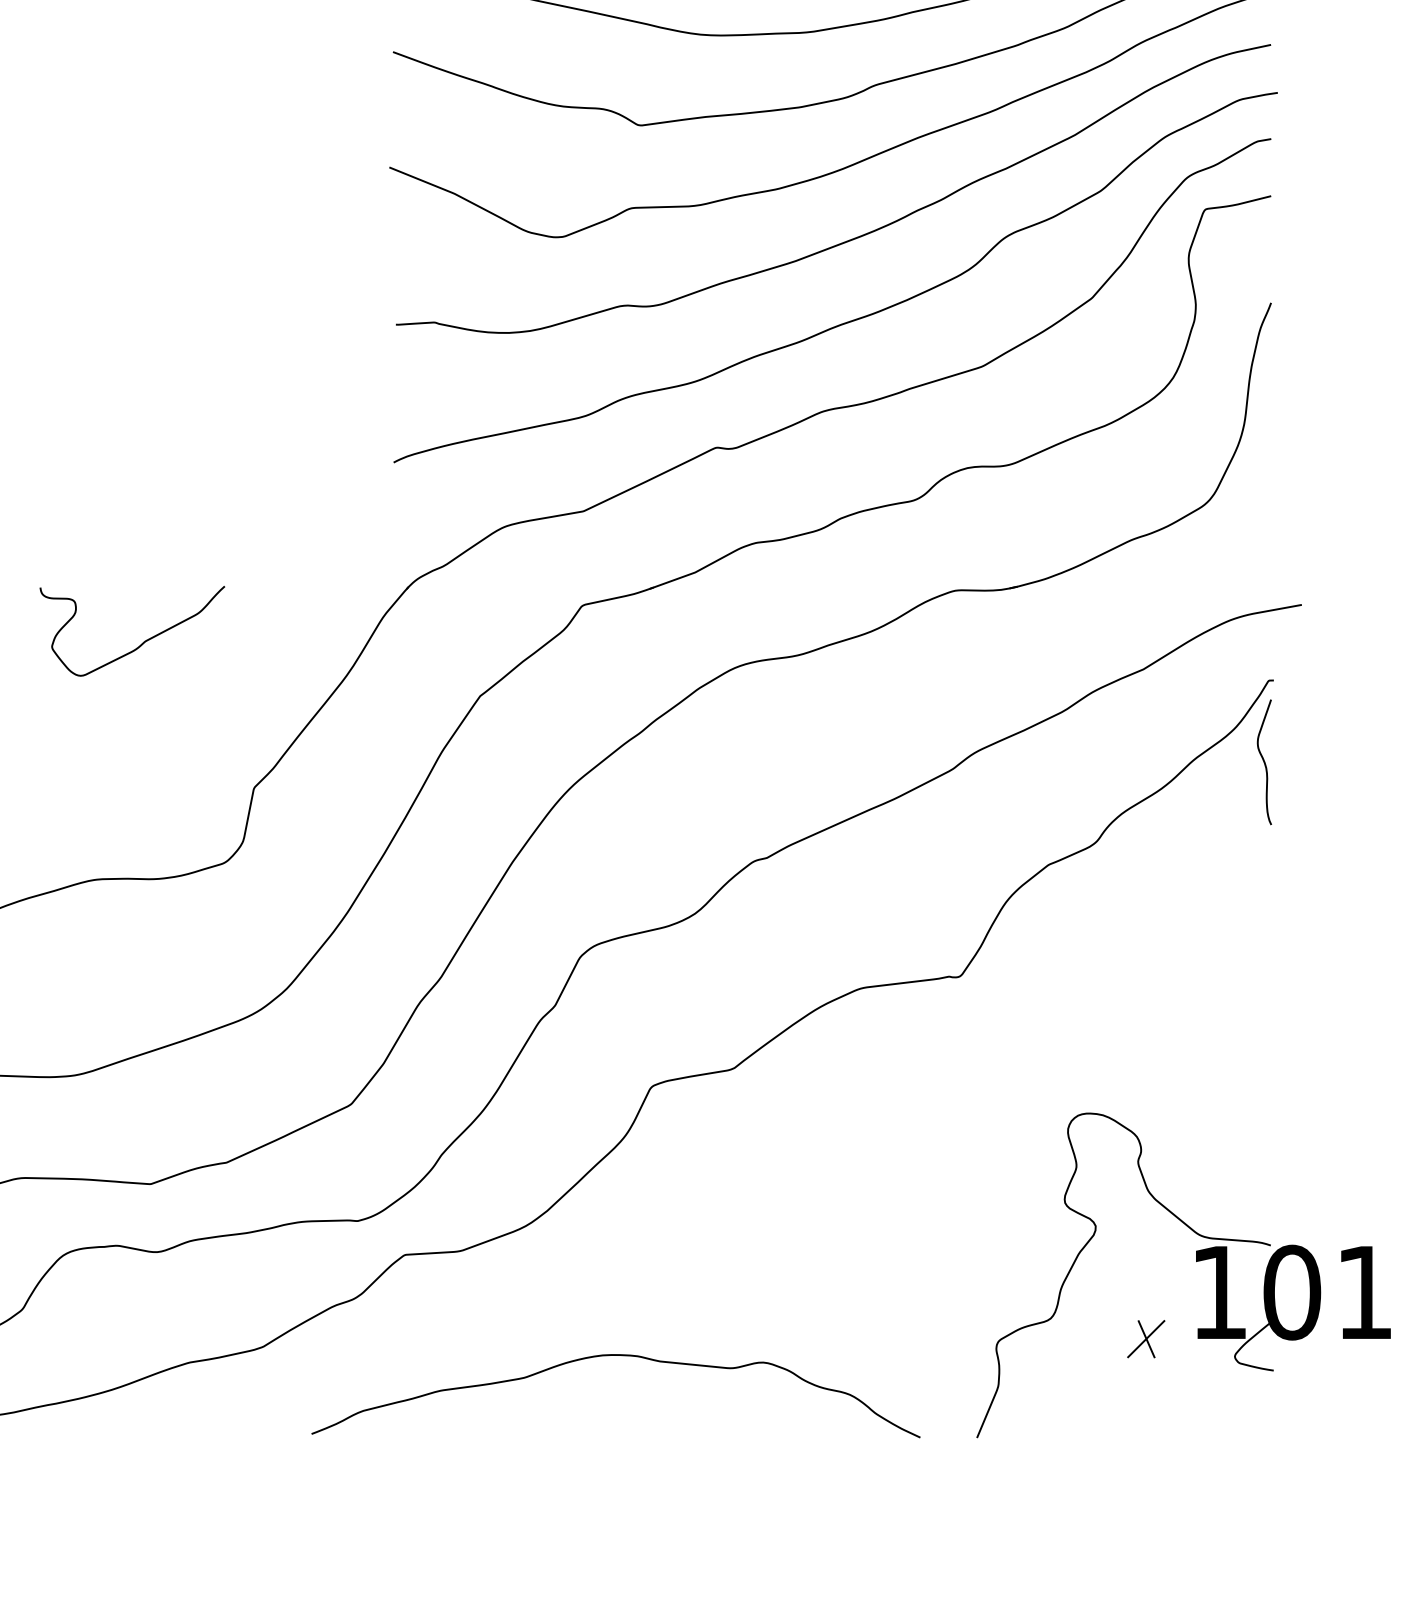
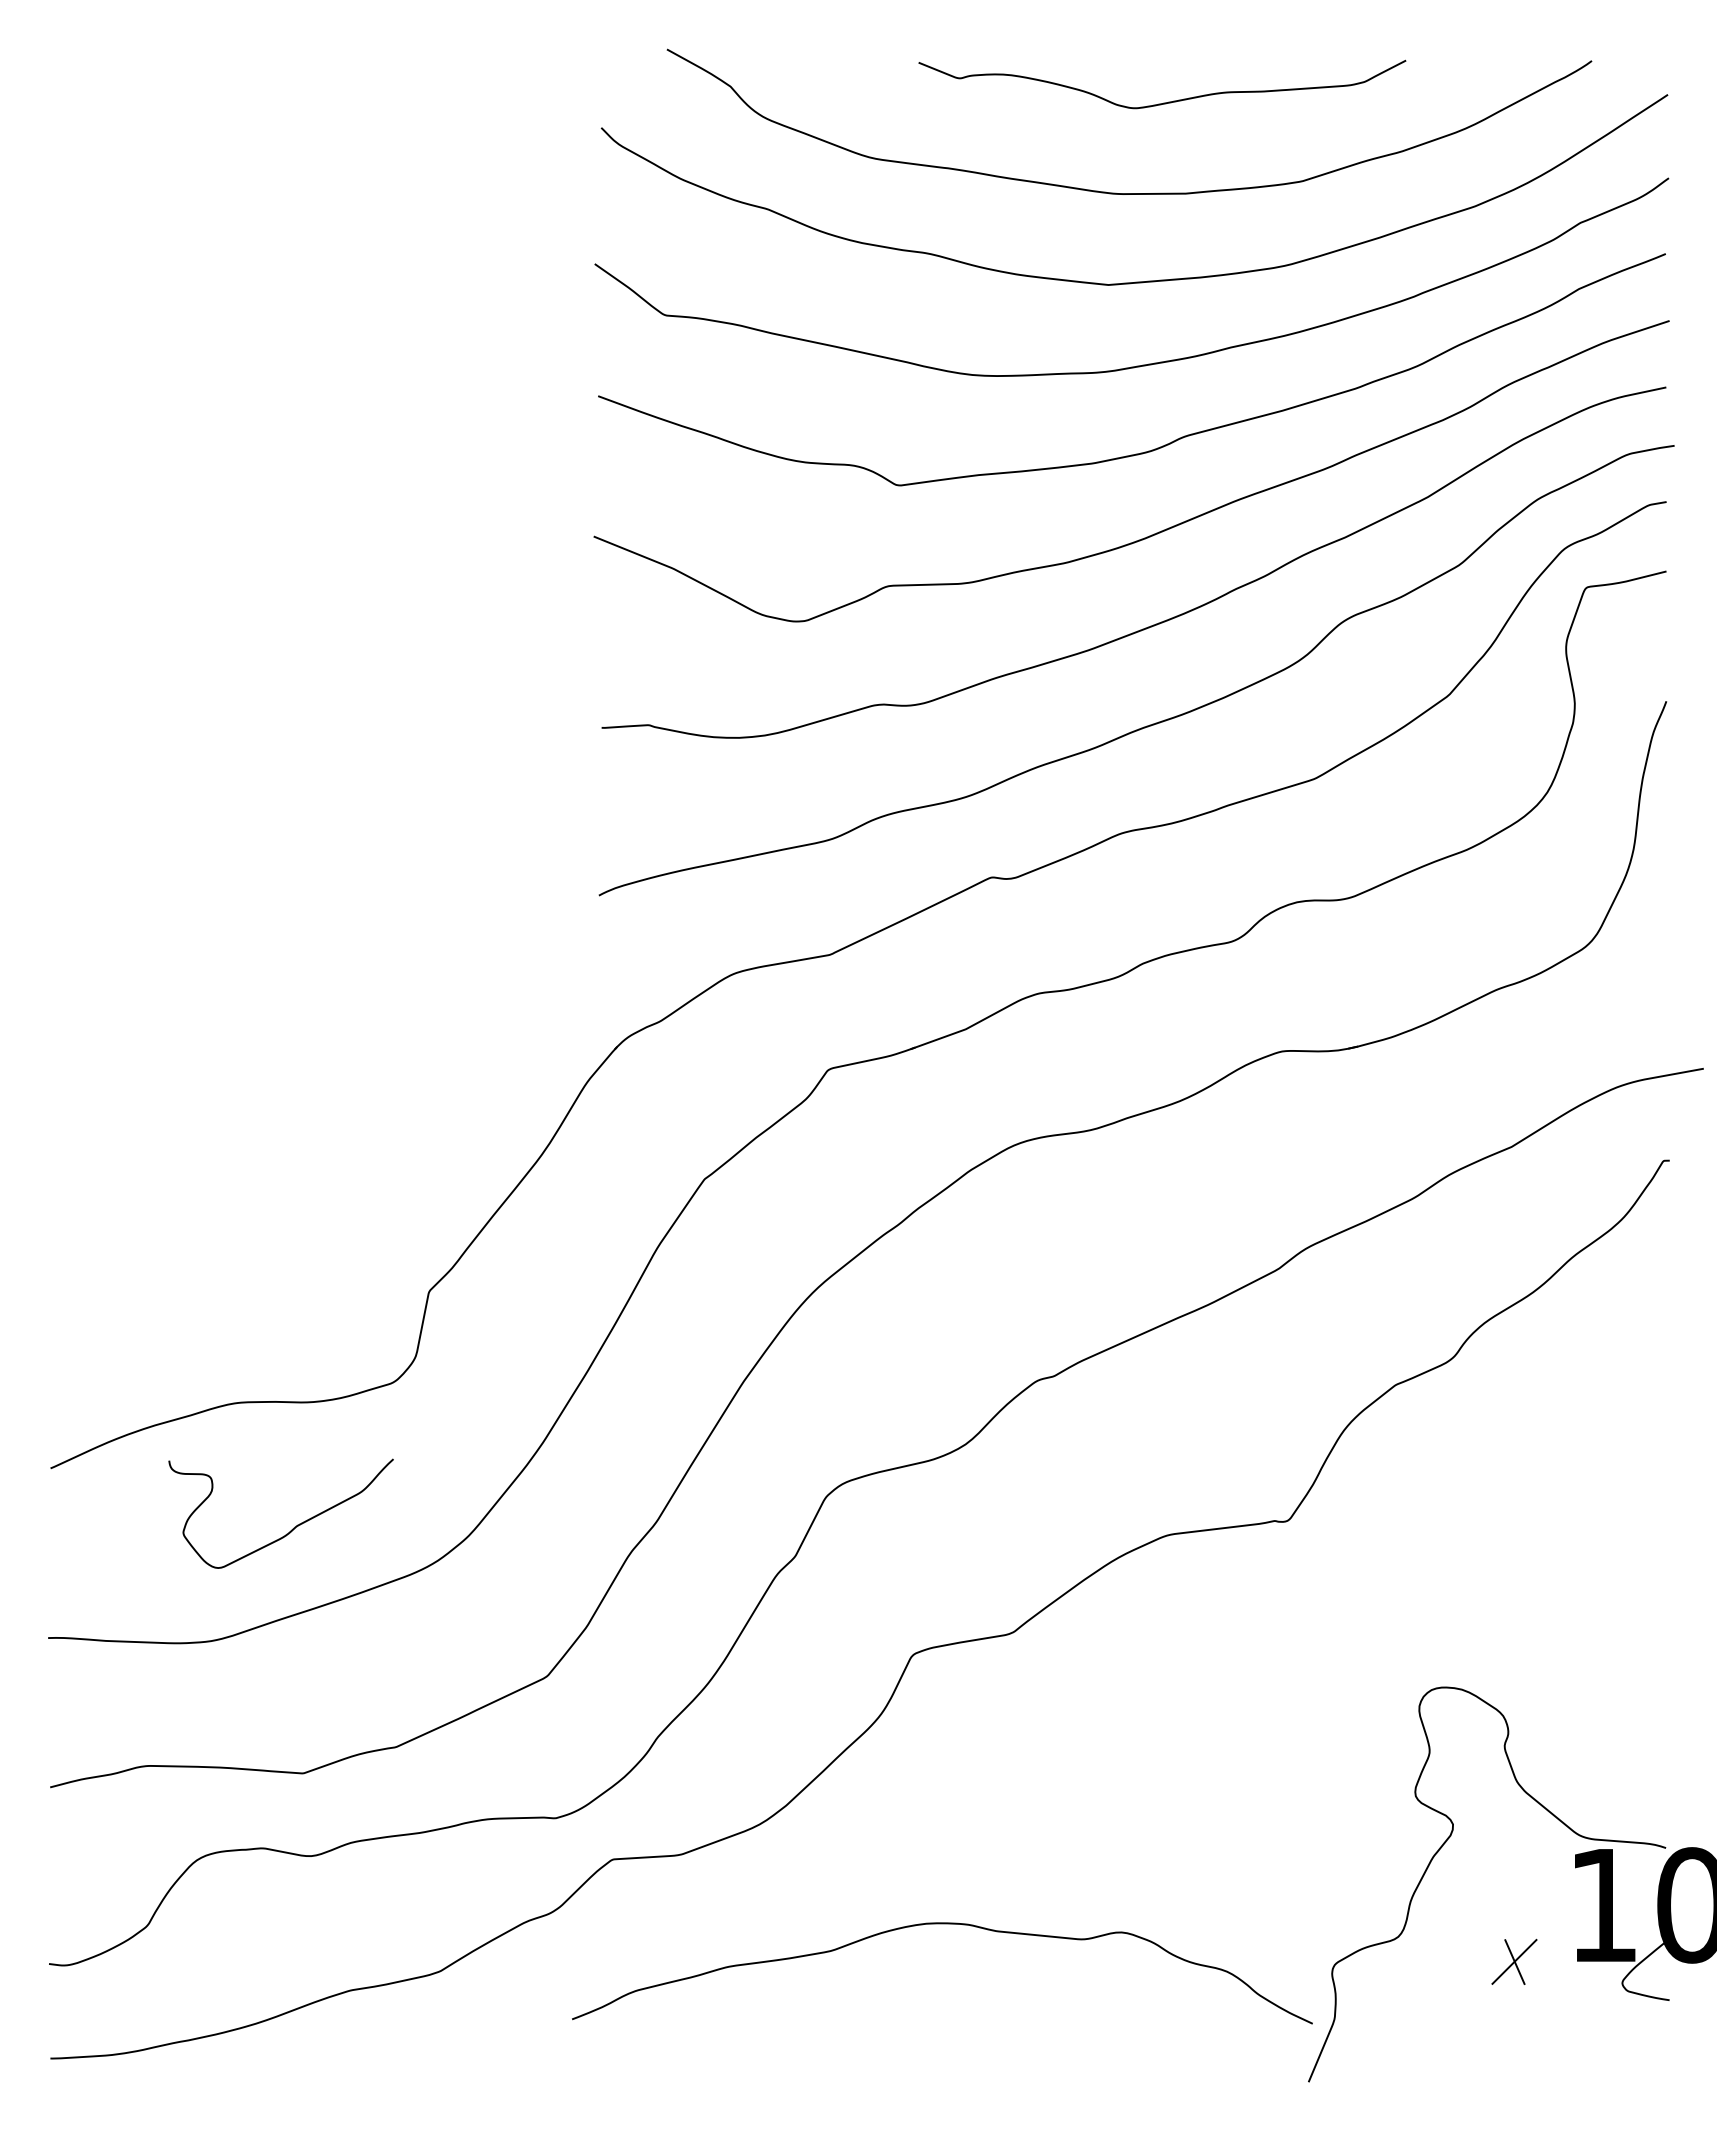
curve: (142, 642) -> (293, 1527), moved
curve: (1264, 761) -> (1658, 1259), removed
curve: (616, 1356) -> (942, 1924), moved

